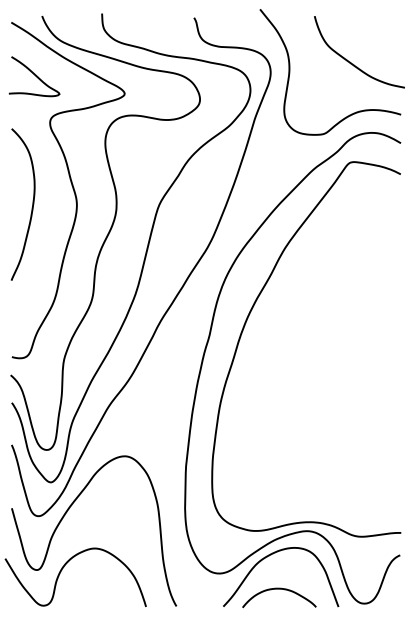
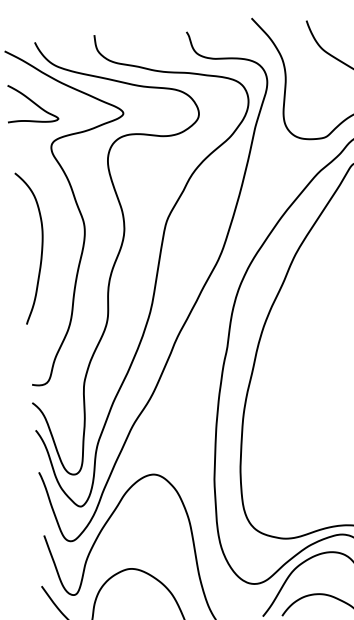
curve: (31, 207) -> (40, 250), moved

